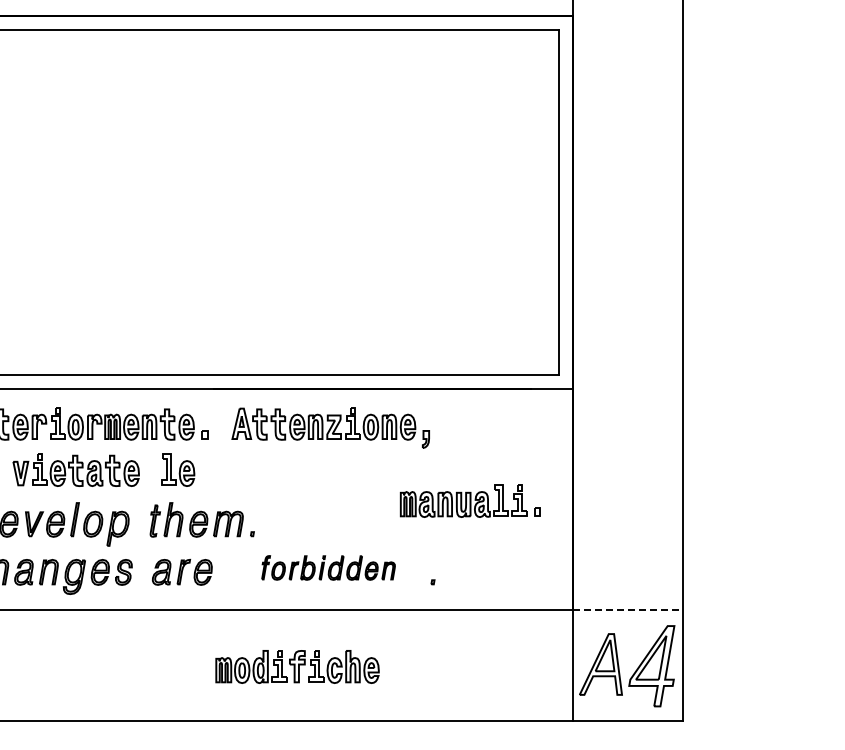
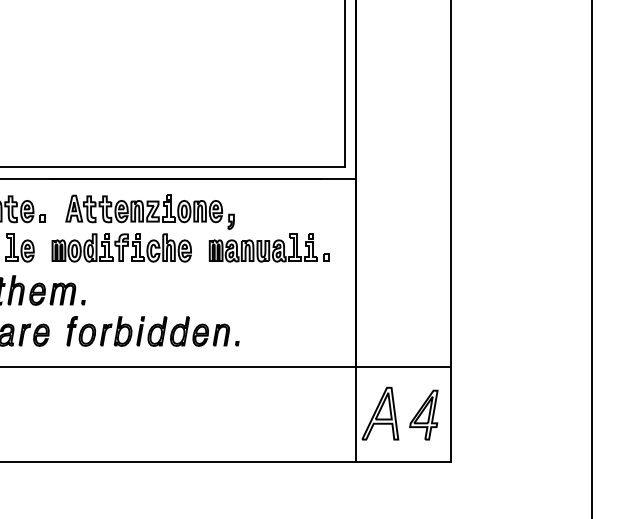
part: (469, 500) -> (268, 247), moved
part: (328, 567) -> (148, 331), size x1.43
line: (628, 610) -> (403, 367), dashed -> solid
part: (652, 665) -> (424, 414), size x0.71
part: (297, 666) -> (121, 247), moved

